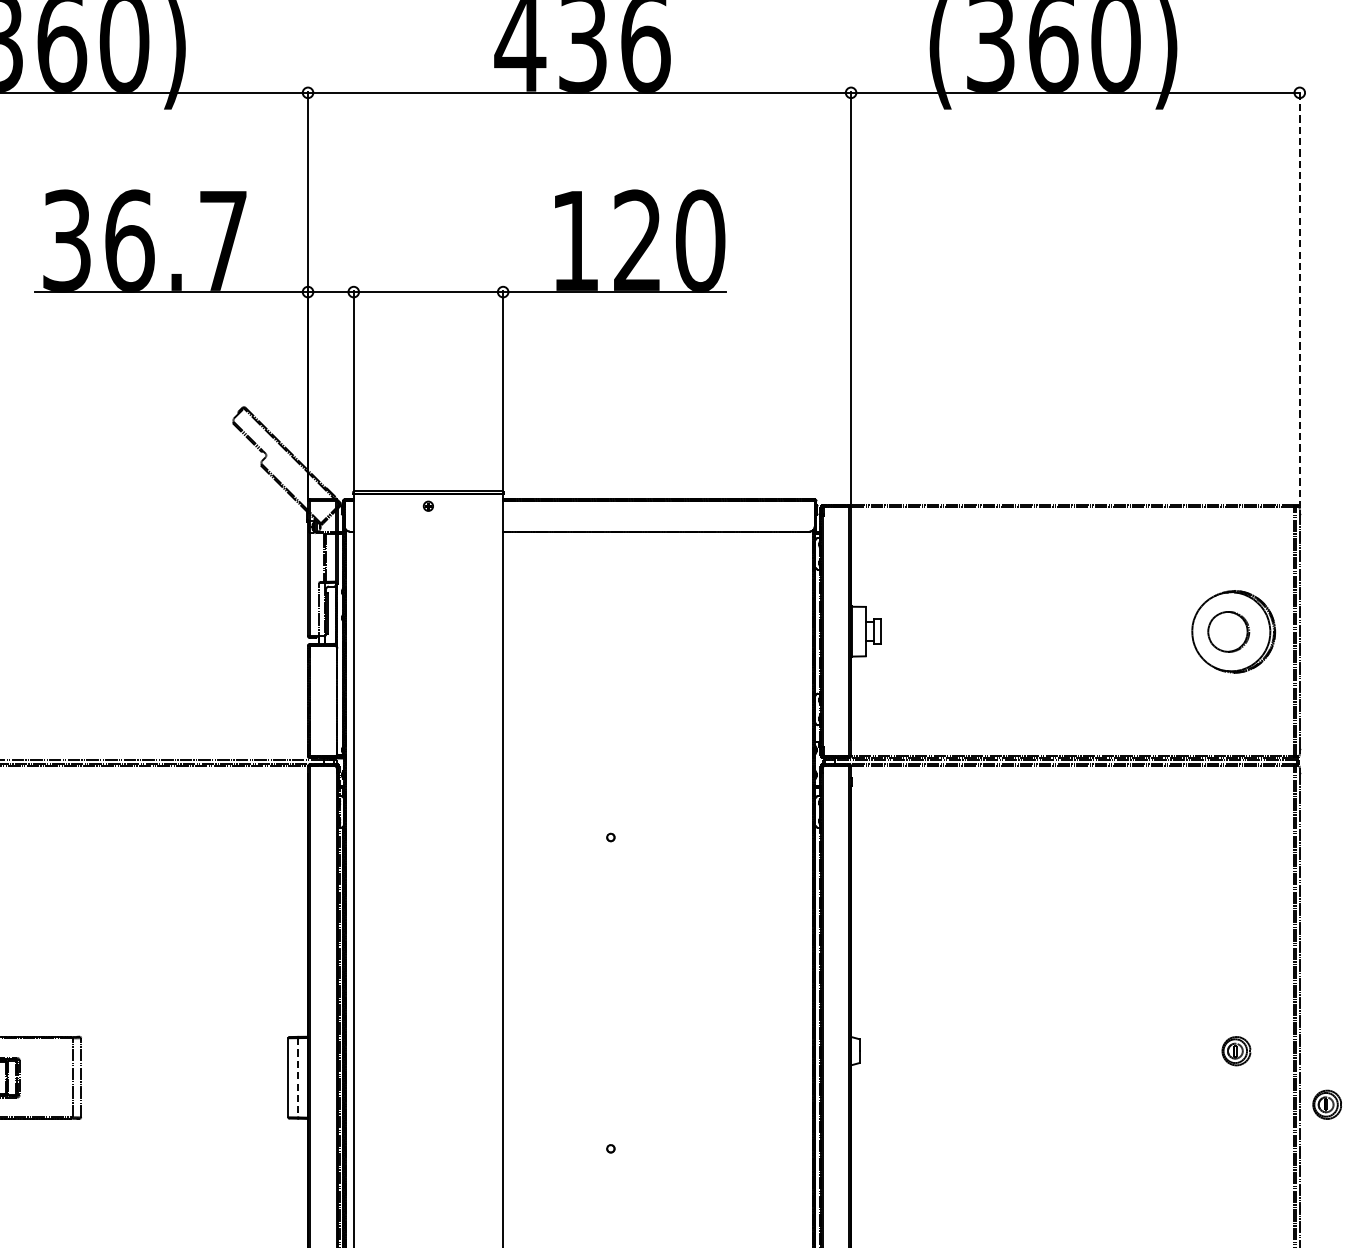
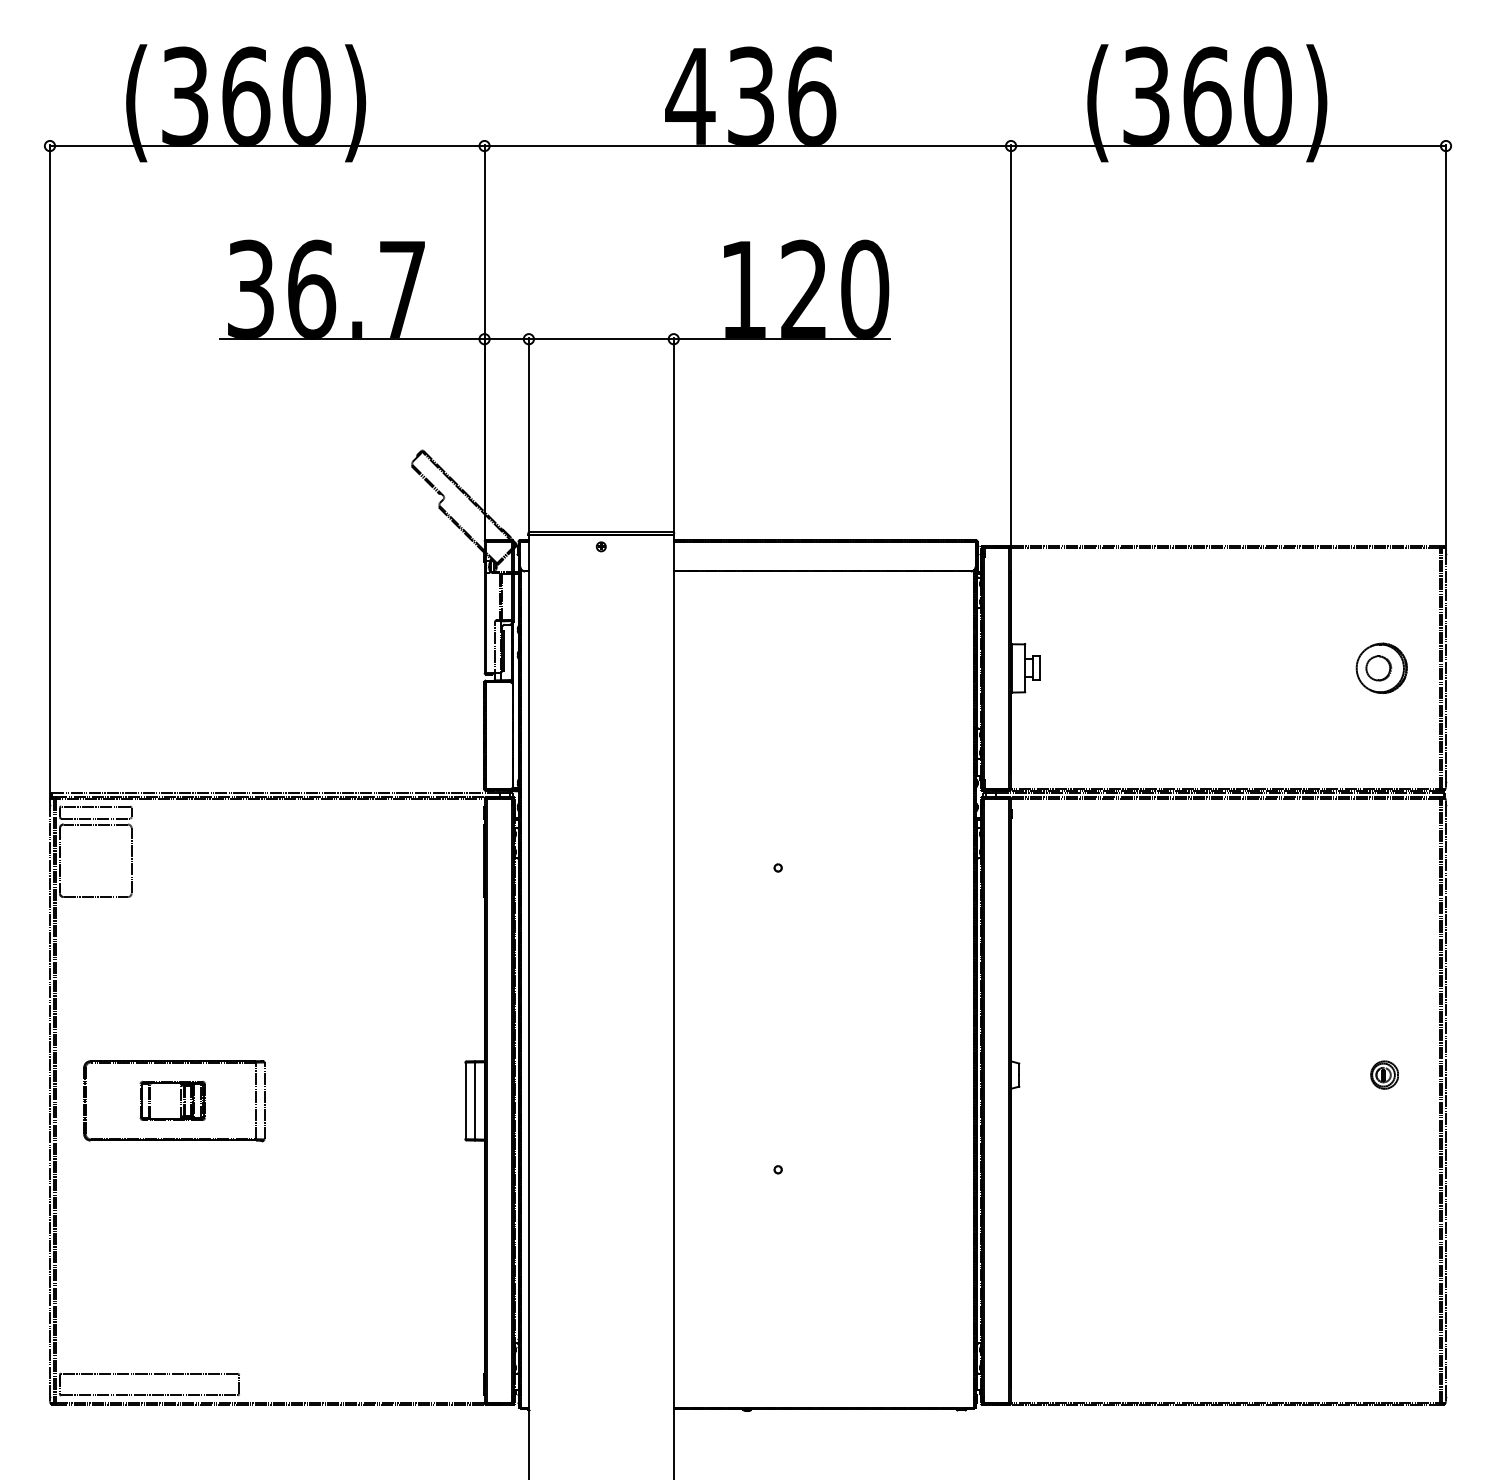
line: (1300, 299) -> (1446, 346), dashed -> solid
part: (1233, 630) -> (1381, 667), size x0.62
line: (298, 1078) -> (475, 1101), dashed -> solid
part: (1327, 1104) -> (1472, 1126), removed

